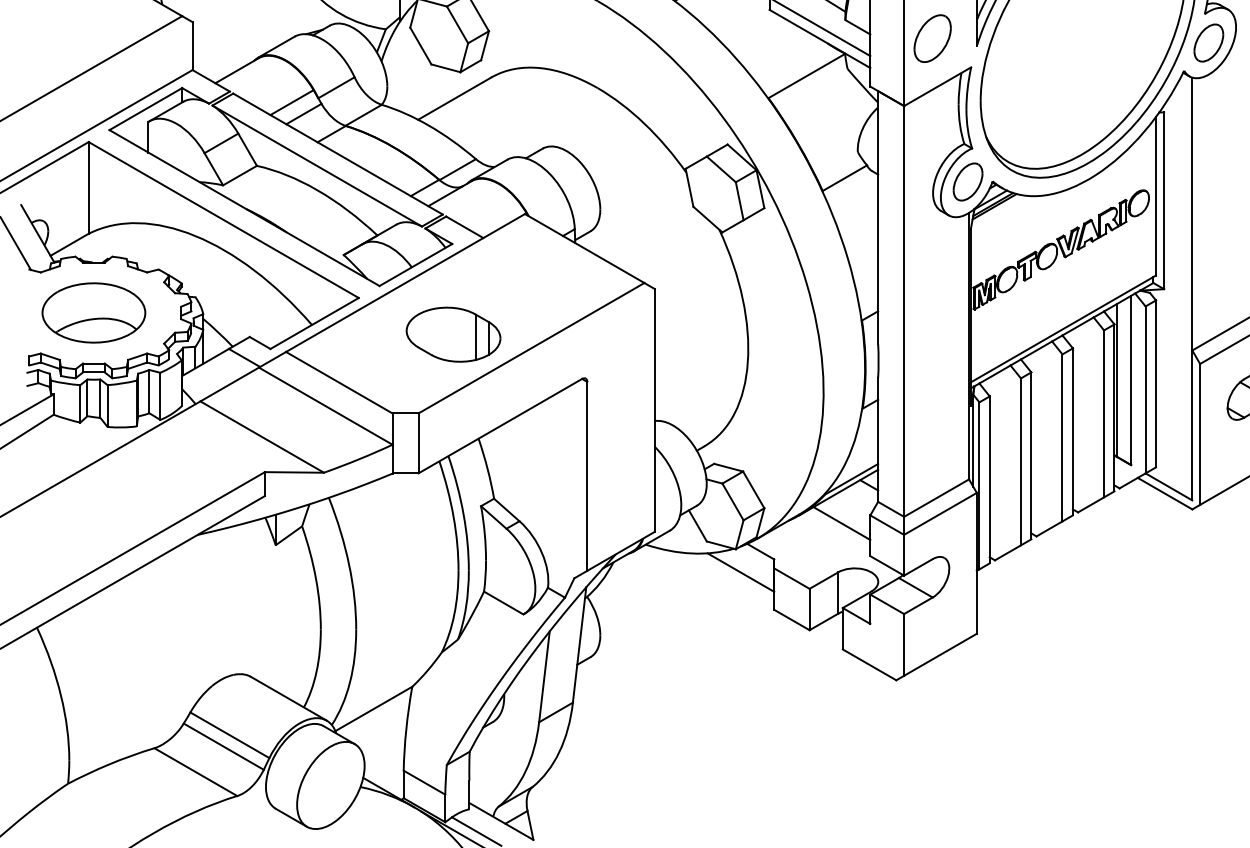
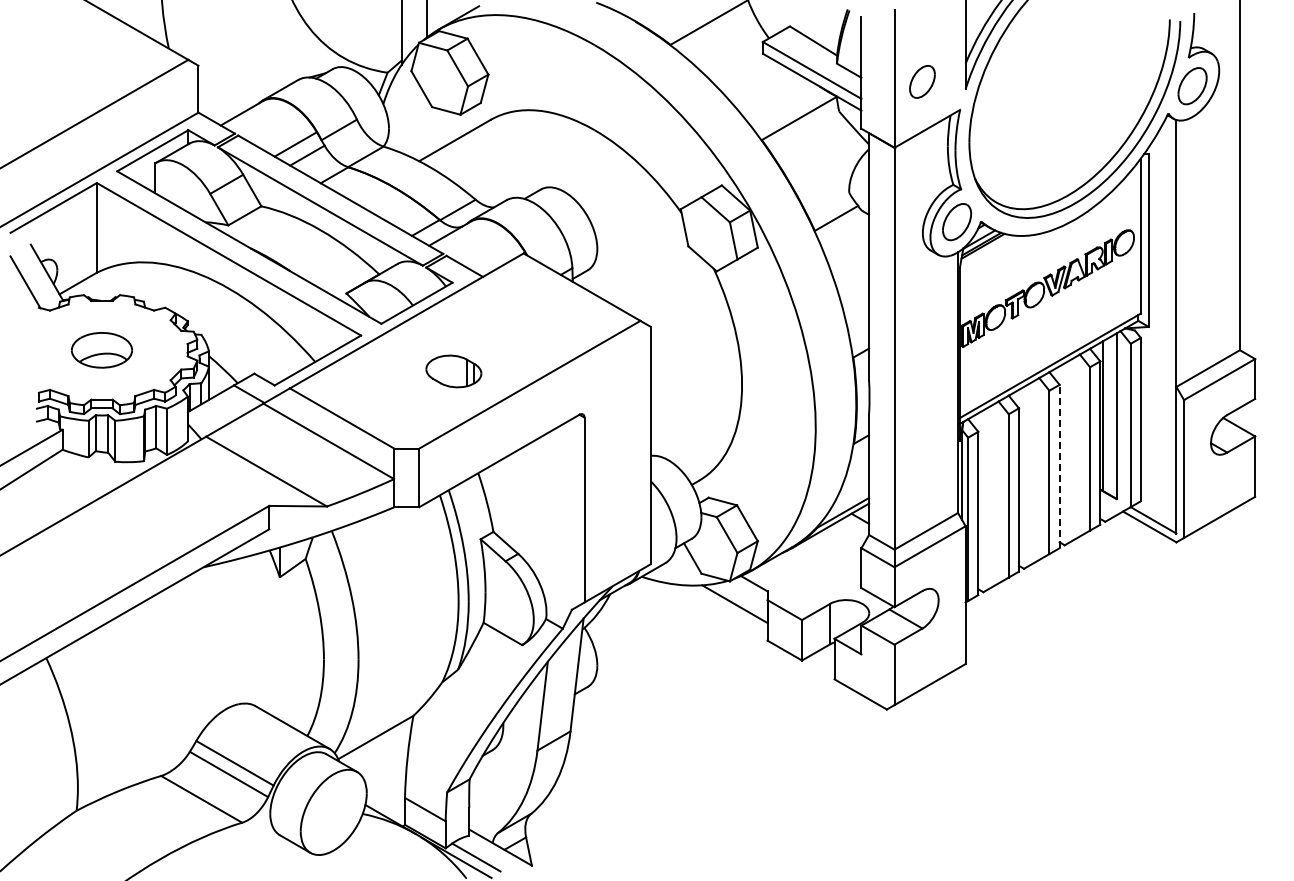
part: (932, 38) -> (922, 81), size x0.7
part: (93, 313) -> (101, 350), size x0.6
part: (453, 334) -> (453, 371), size x0.6
line: (1072, 431) -> (1059, 466), solid -> dashed
line: (841, 523) -> (833, 556), removed

